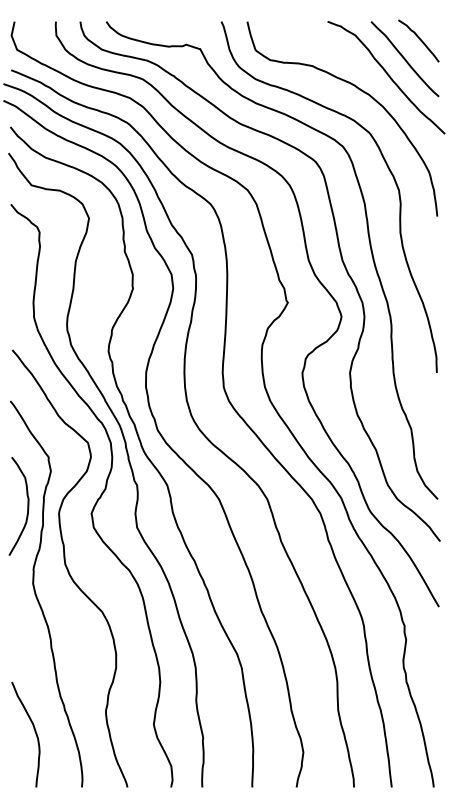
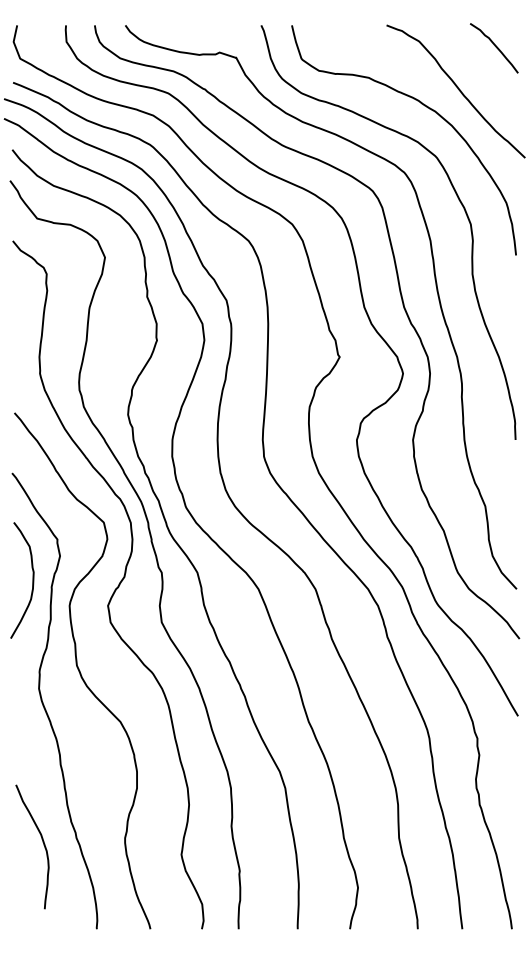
curve: (404, 59) -> (477, 69), removed
curve: (27, 506) -> (32, 580), moved
curve: (34, 730) -> (42, 842), moved

